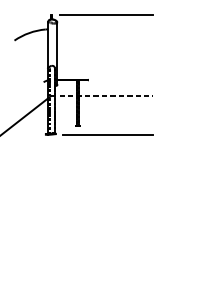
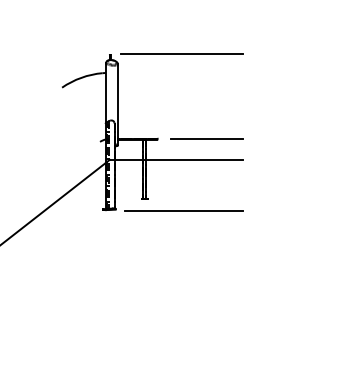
line: (125, 79) -> (206, 138), added
line: (102, 95) -> (176, 159), dashed -> solid

